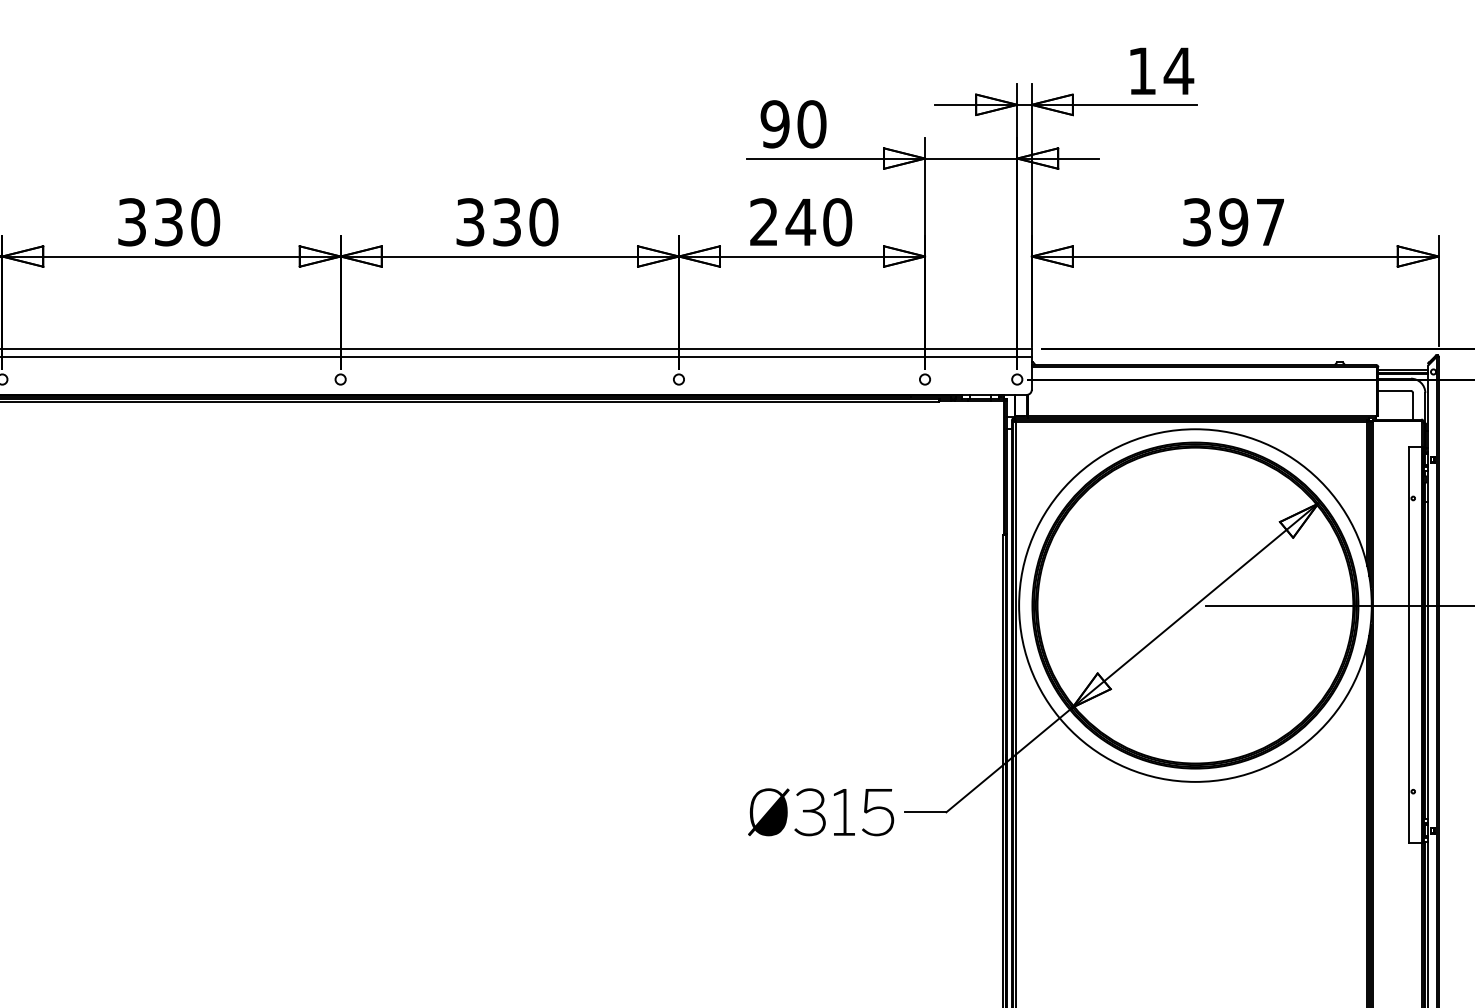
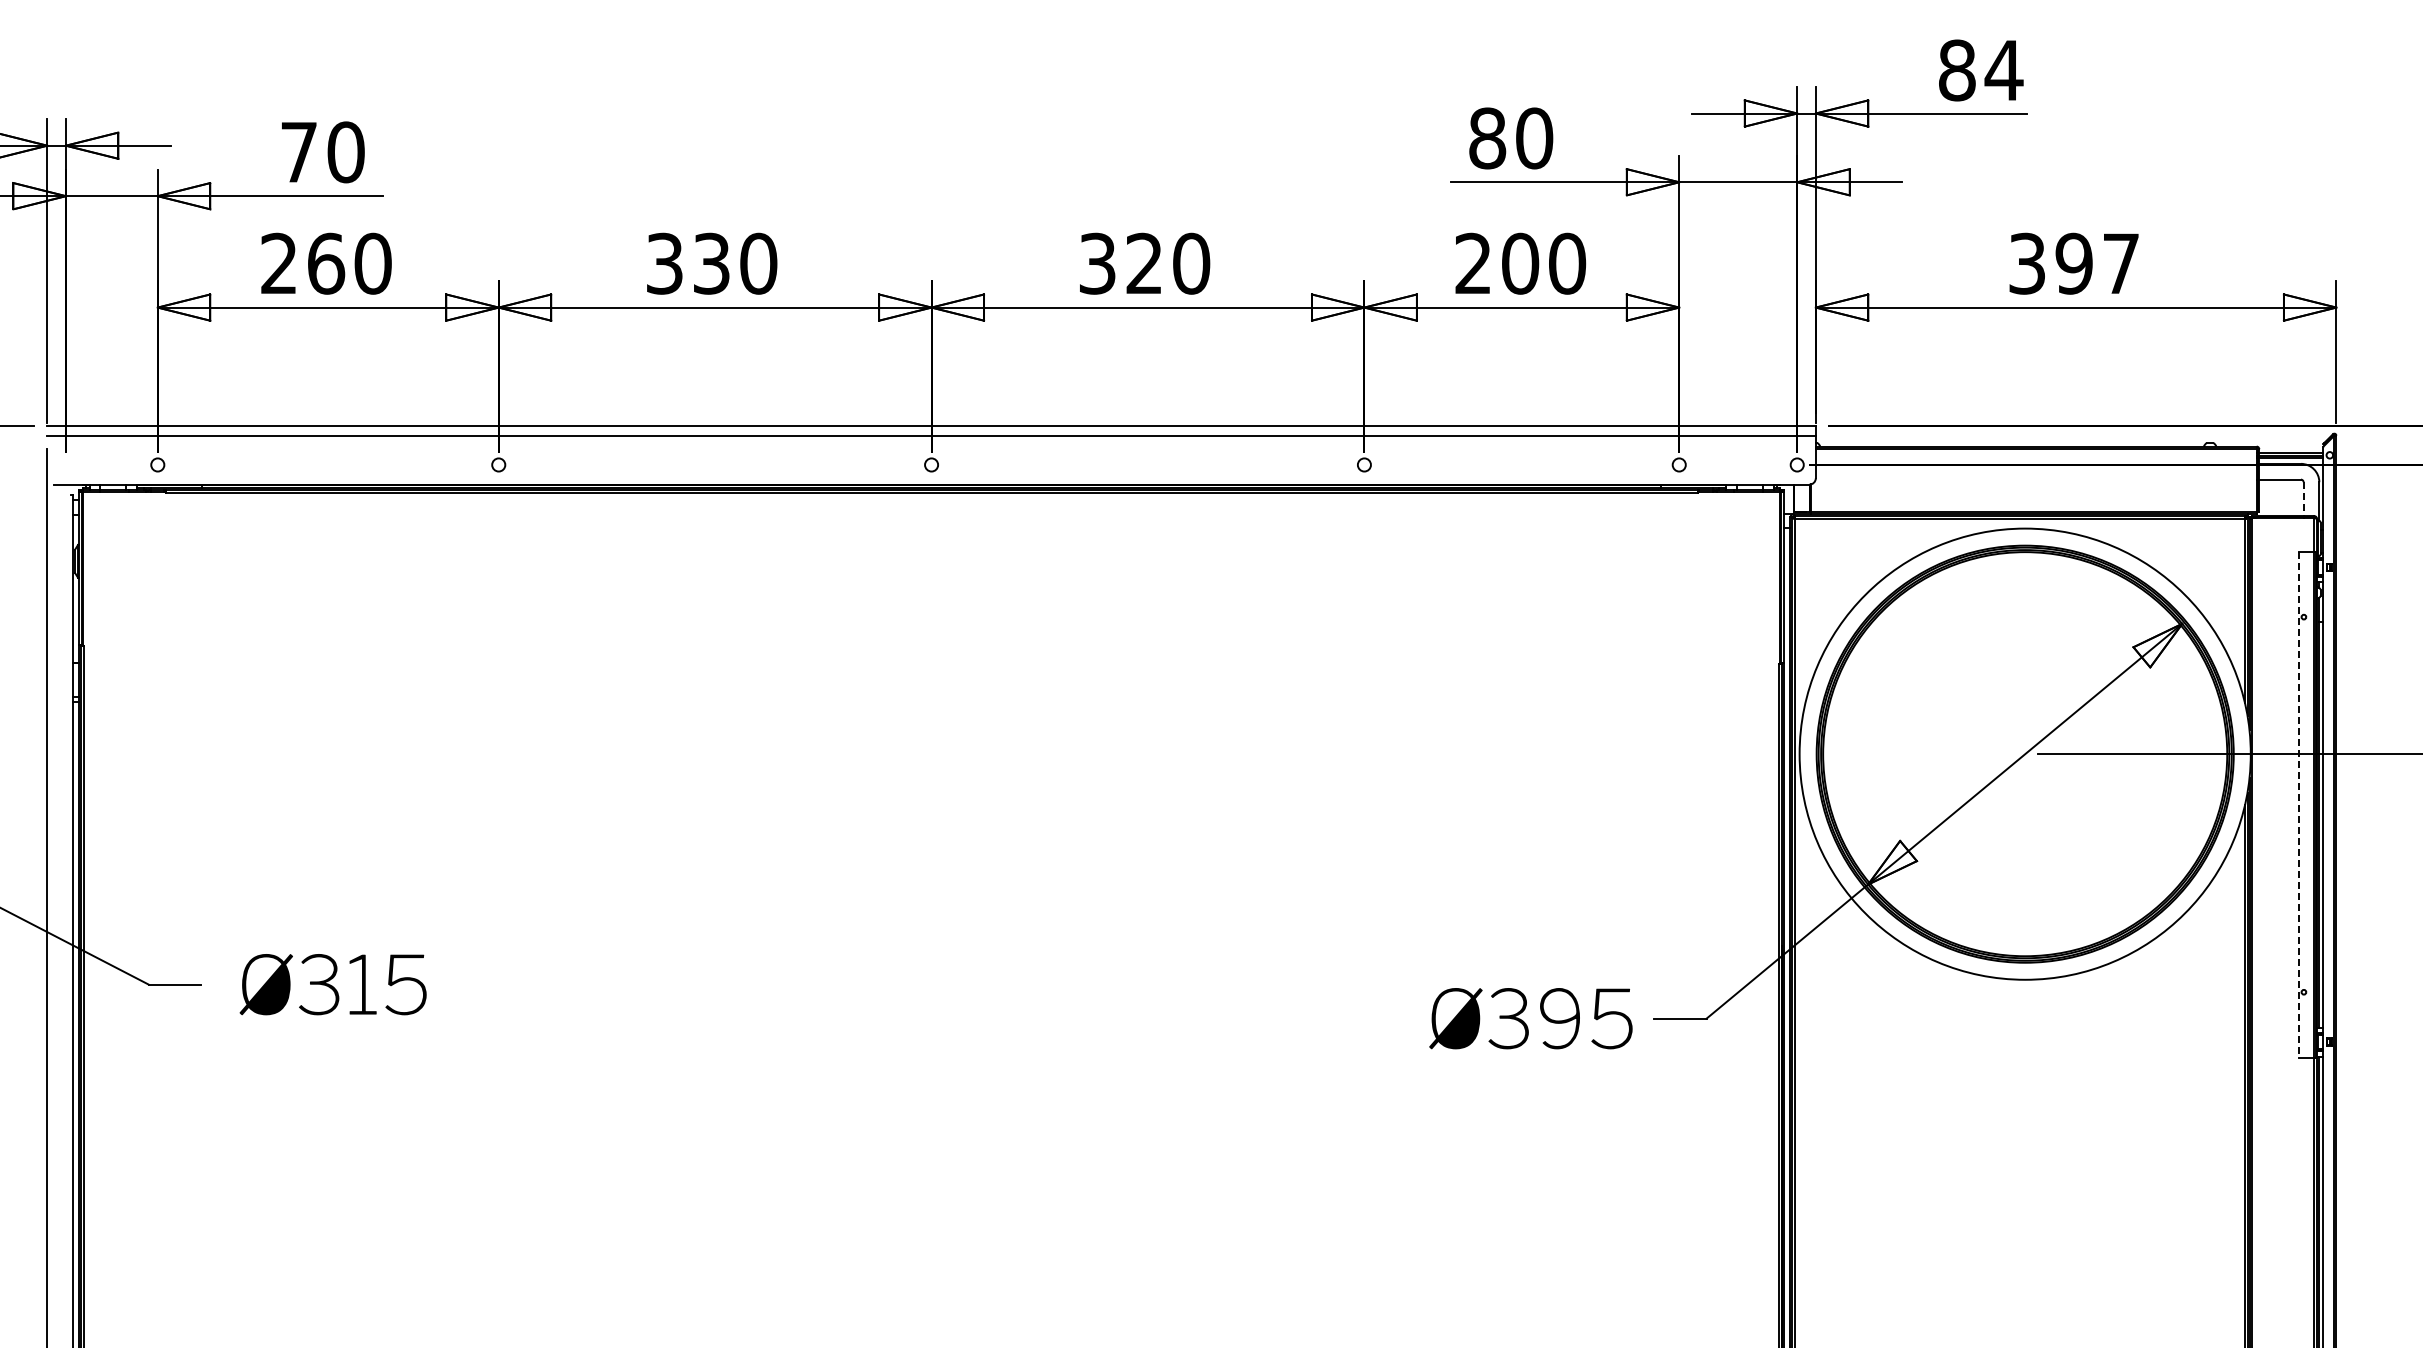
text: (1142, 71) -> (1957, 70), 14 -> 84
text: (775, 124) -> (1487, 138), 90 -> 80
text: (507, 222) -> (1144, 263), 330 -> 320
text: (800, 222) -> (1519, 263), 240 -> 200
line: (1412, 406) -> (2303, 499), solid -> dashed
line: (1409, 645) -> (2298, 805), solid -> dashed
text: (811, 812) -> (1534, 1018), Ø315 -> Ø395

